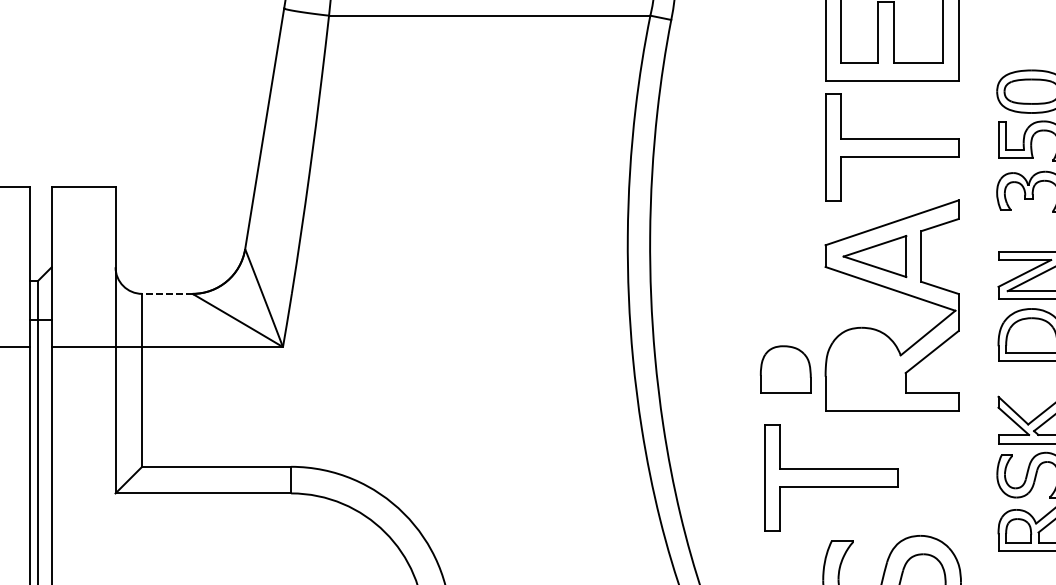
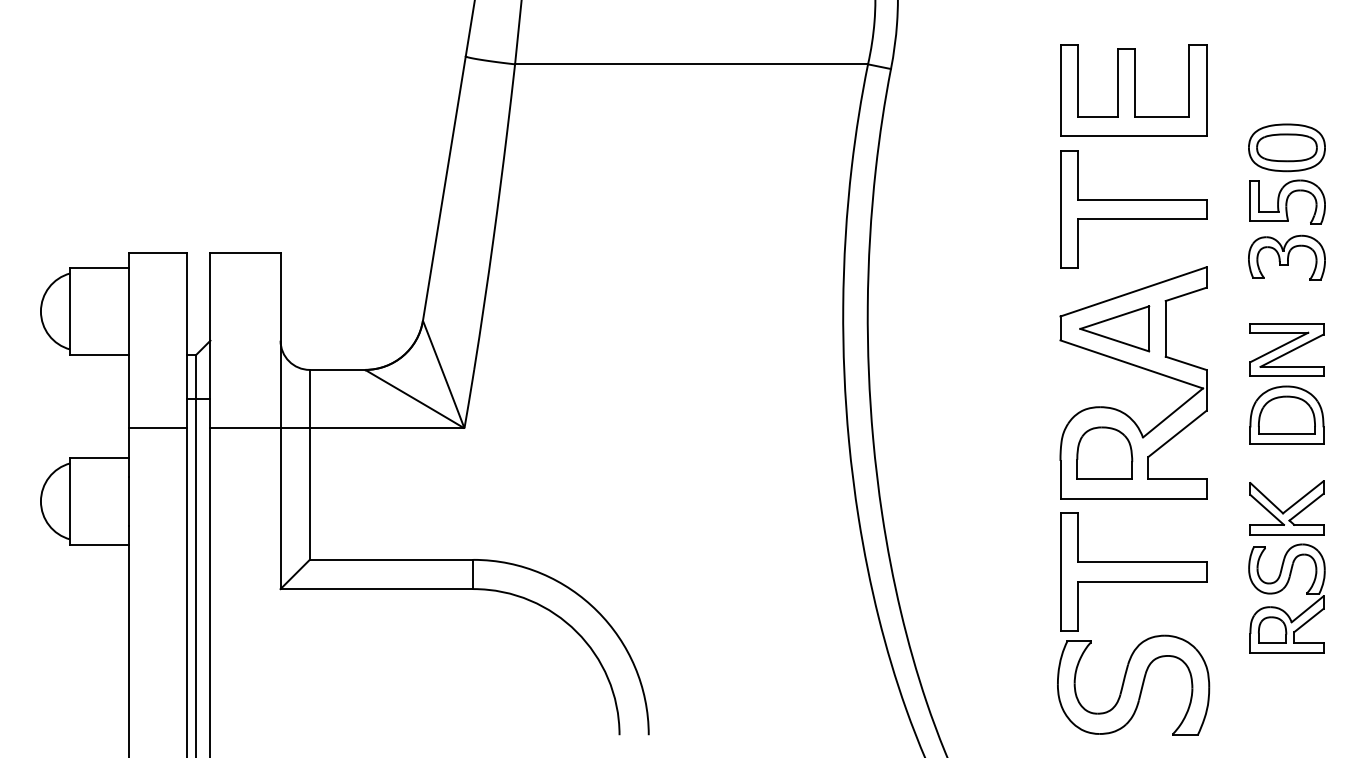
line: (167, 293) -> (337, 369), dashed -> solid
part: (785, 369) -> (1104, 452), moved
part: (831, 477) -> (1133, 571), moved

